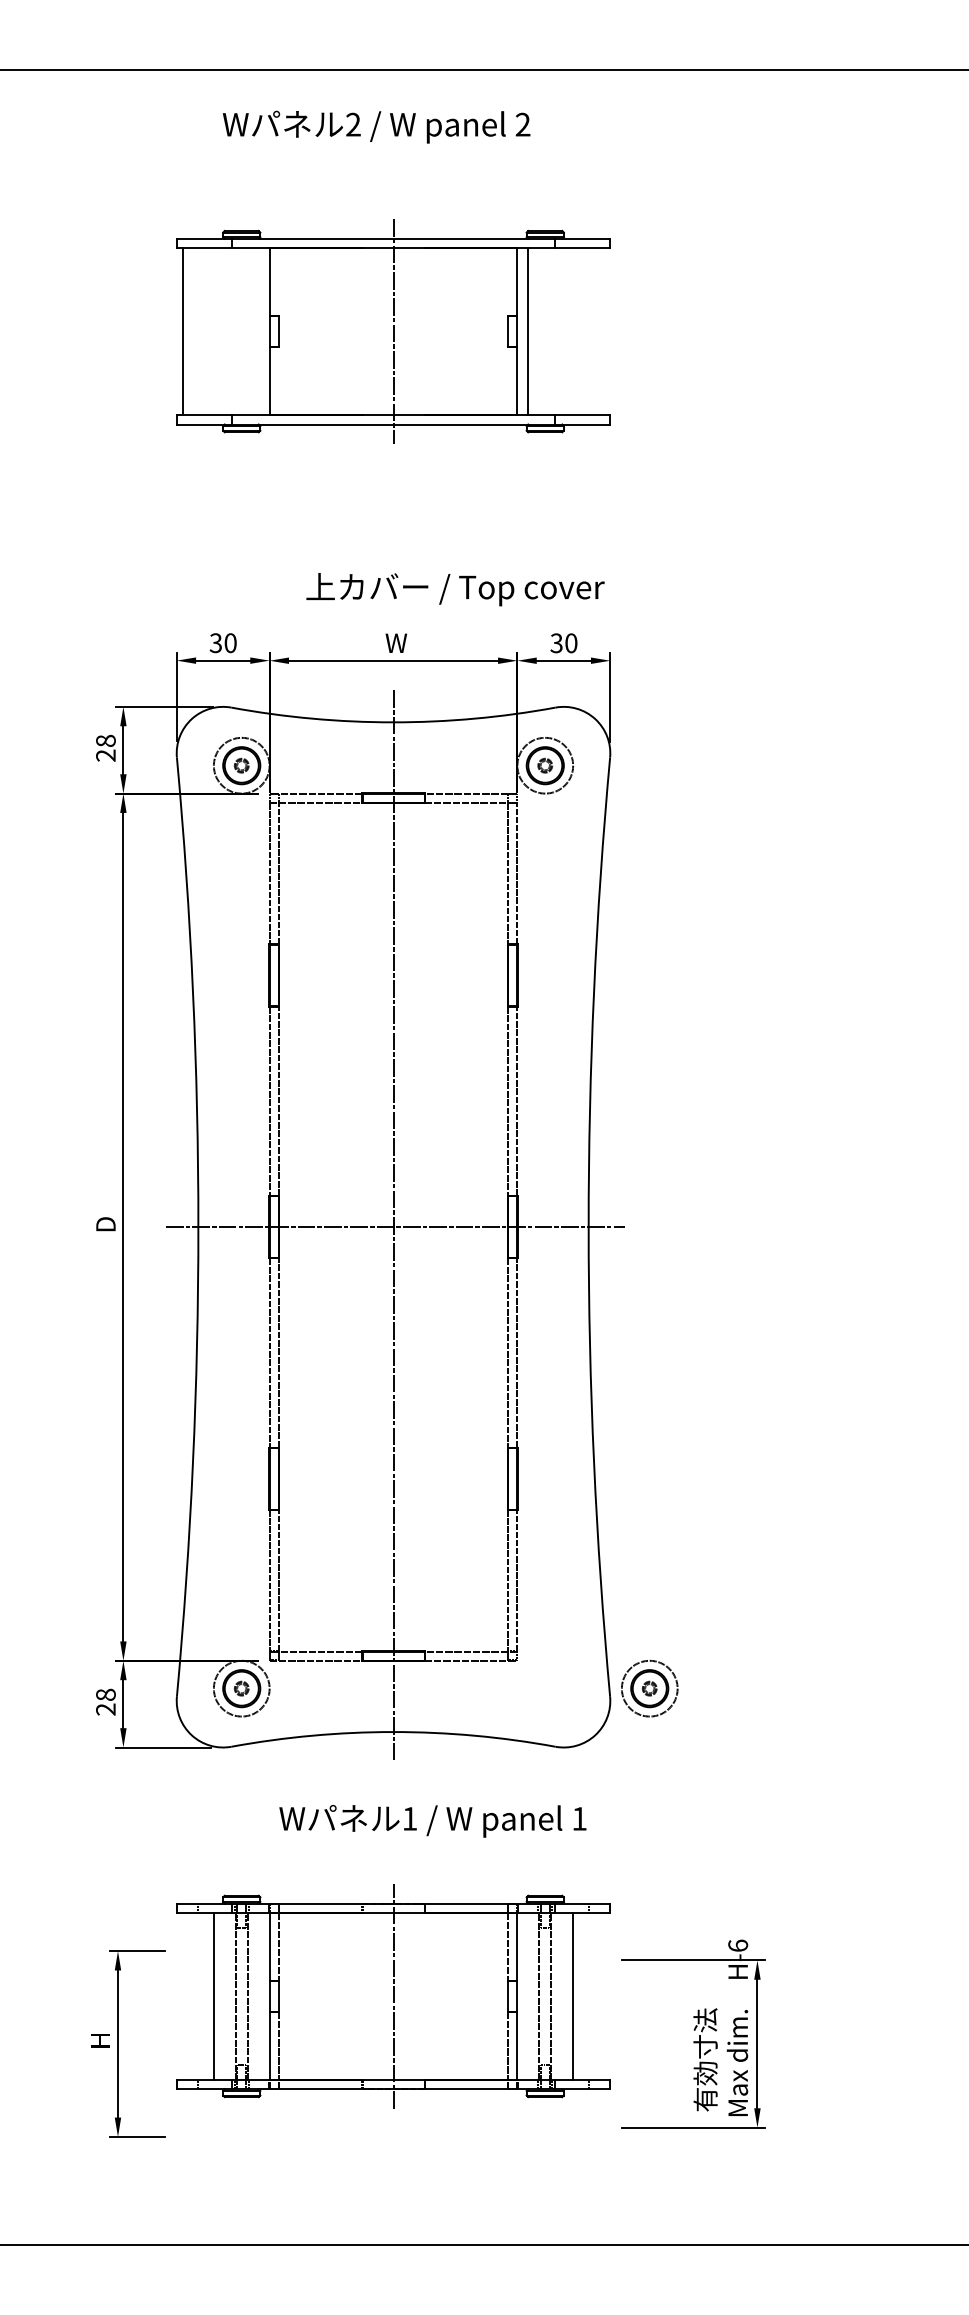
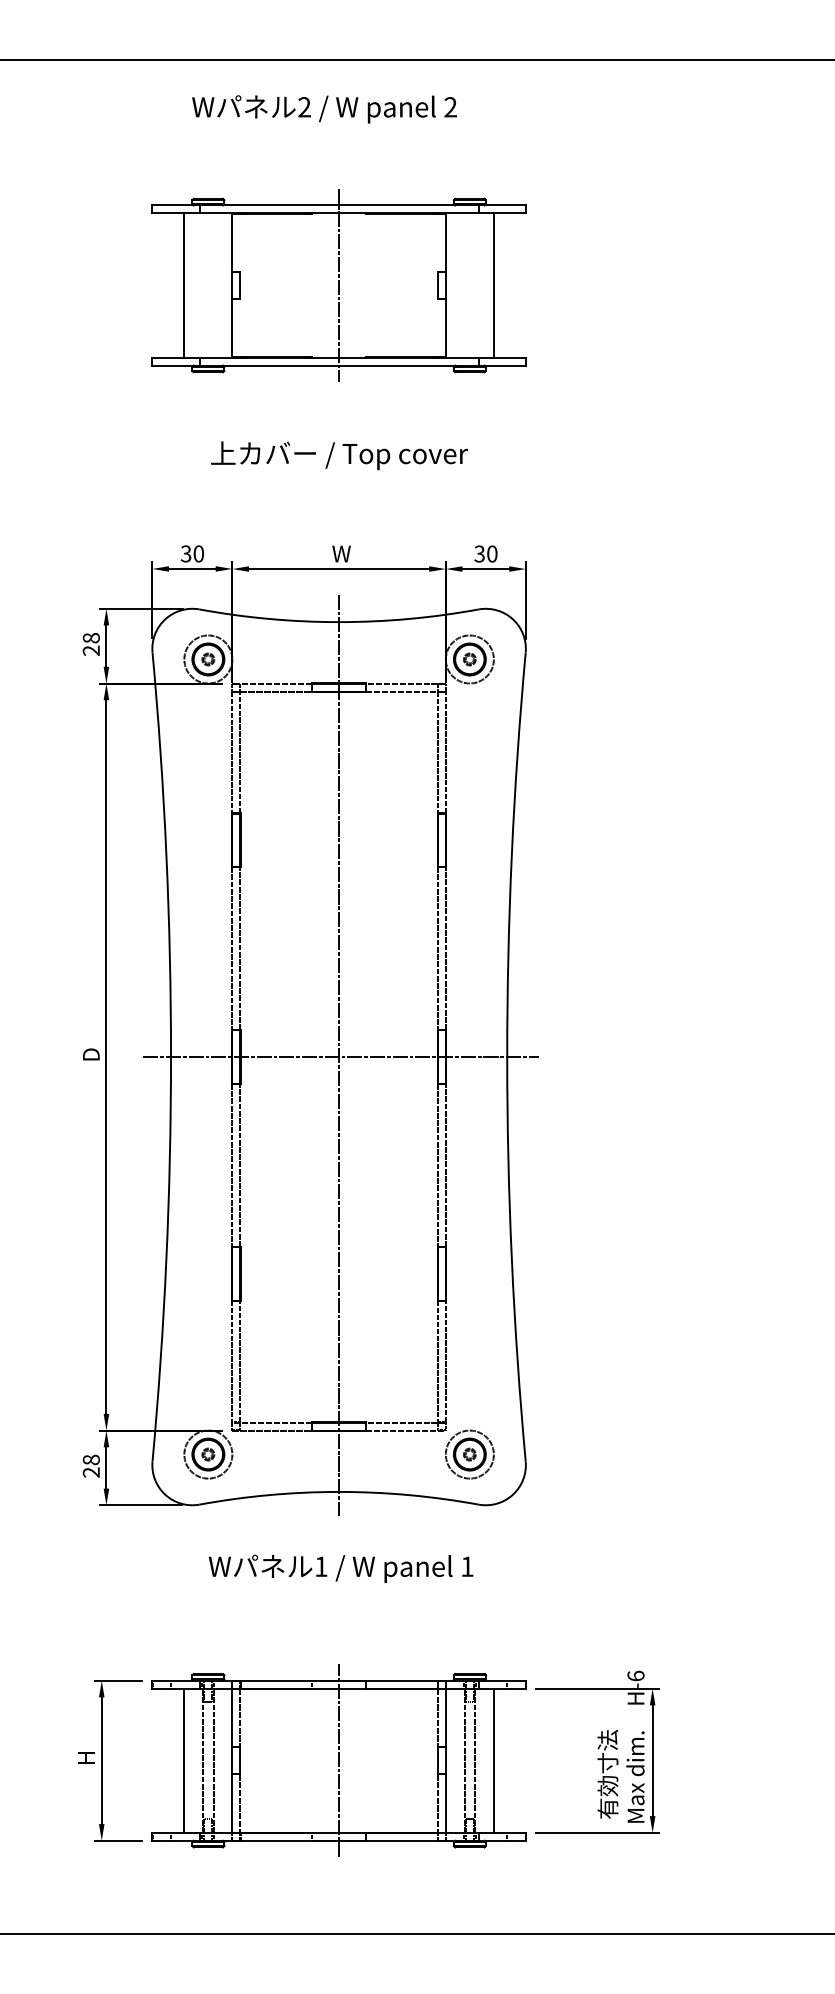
line: (182, 331) -> (184, 285), moved
line: (527, 331) -> (493, 285), moved
text: (455, 589) -> (339, 455), moved
part: (649, 1688) -> (469, 1454), moved
text: (432, 1820) -> (340, 1568), moved
part: (392, 1996) -> (338, 1760), moved

